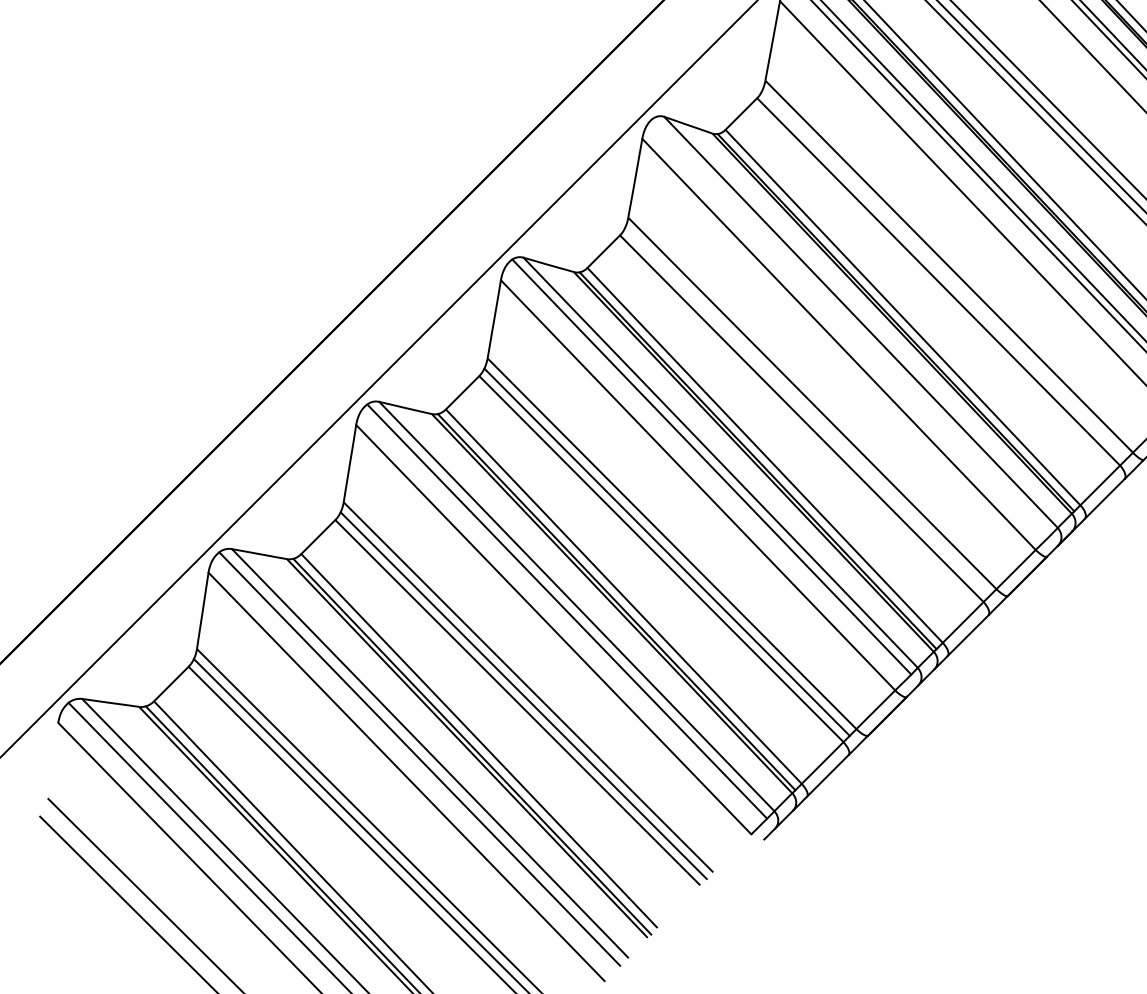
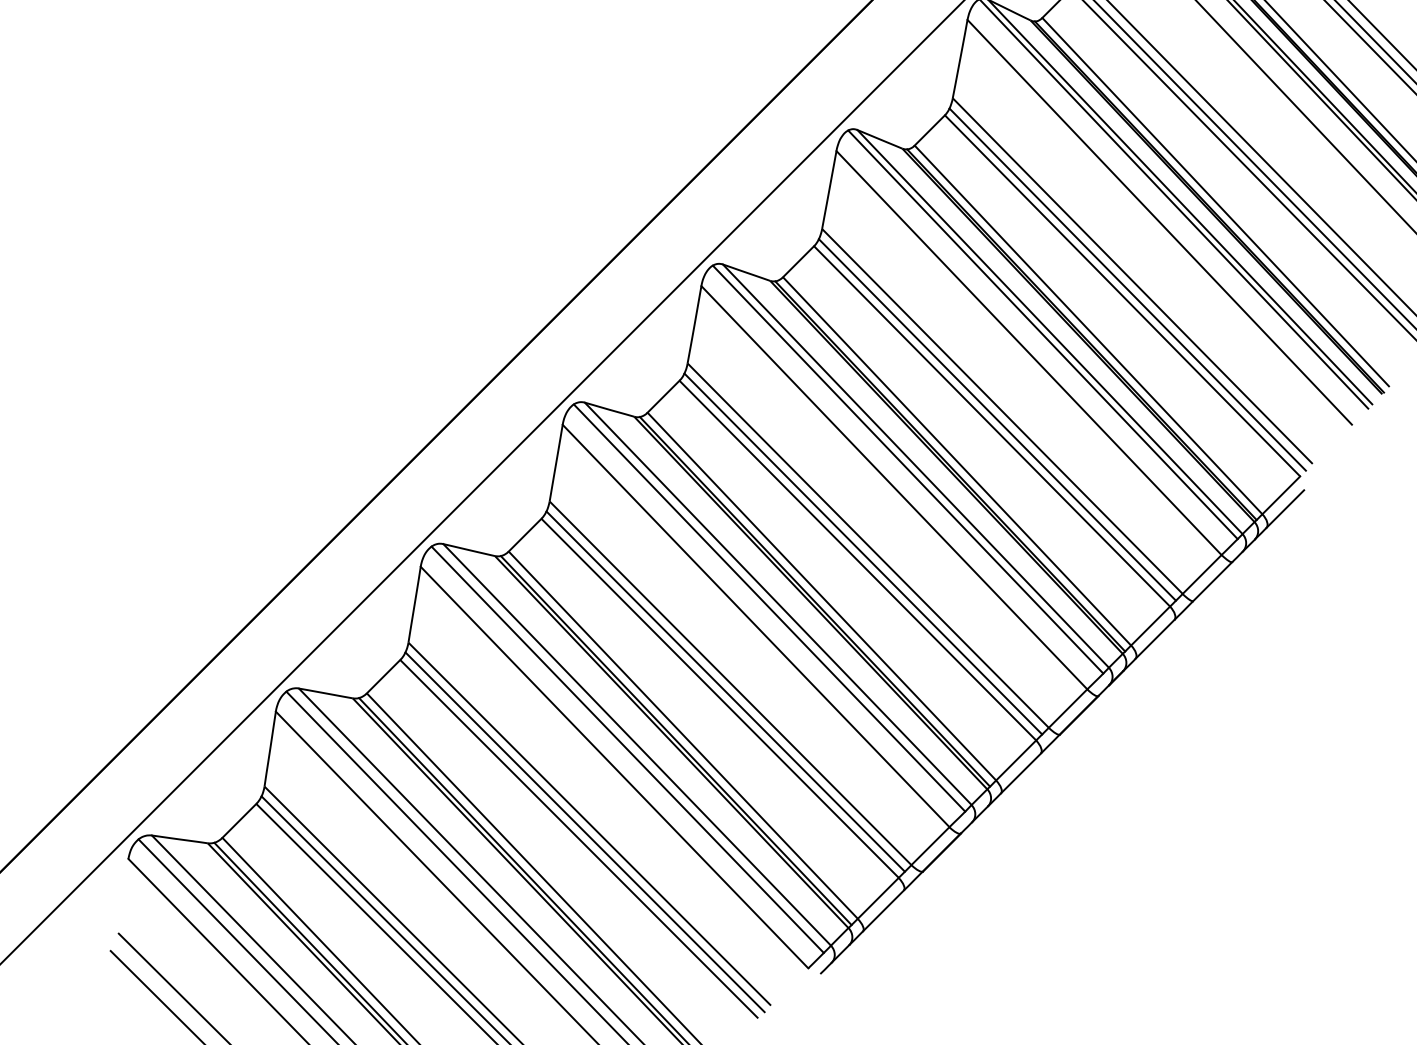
line: (943, 274) -> (996, 419), added
line: (852, 325) -> (907, 469), added
line: (807, 411) -> (863, 553), added

